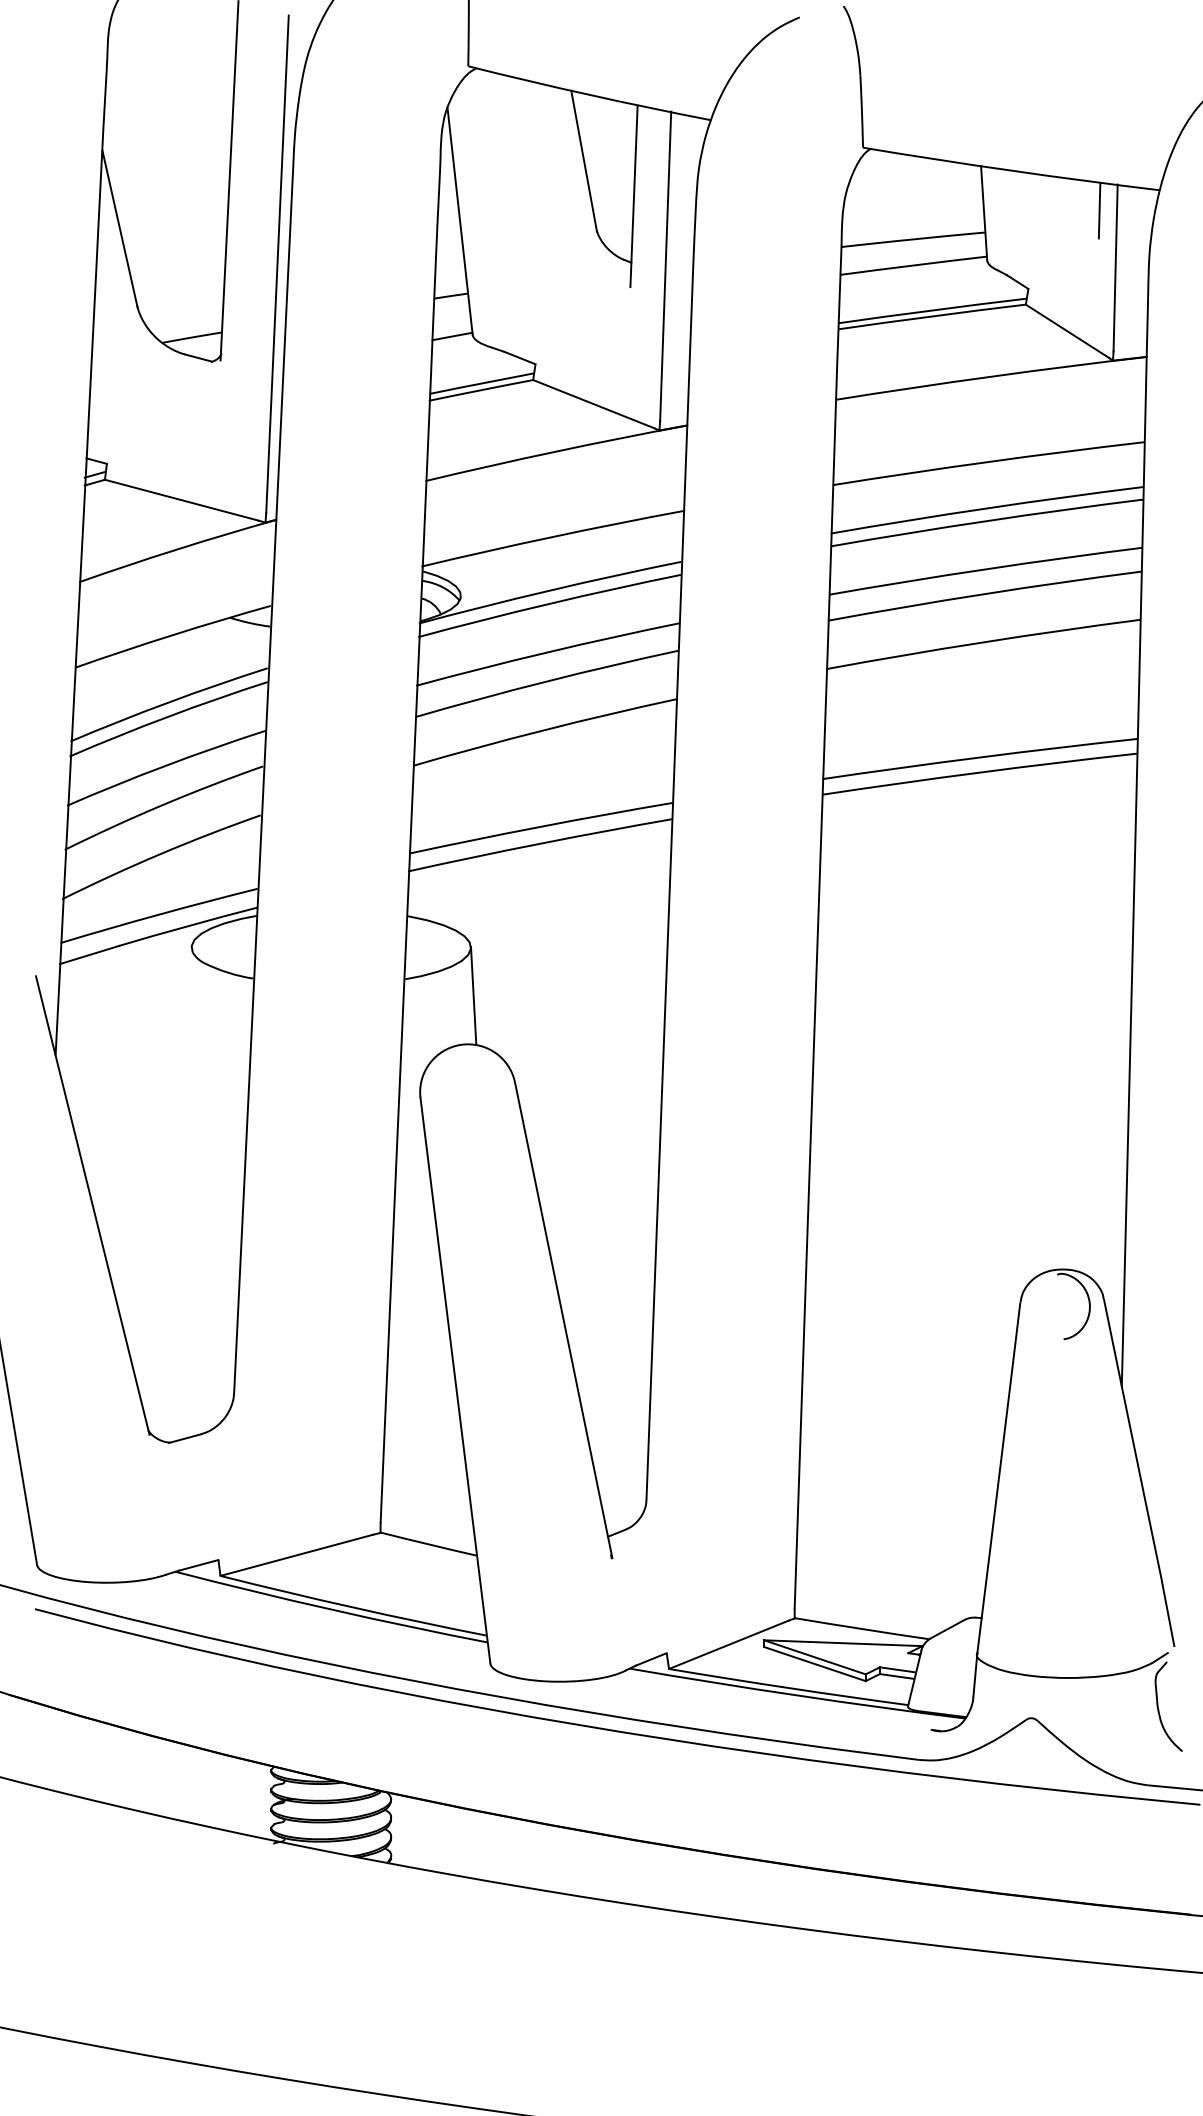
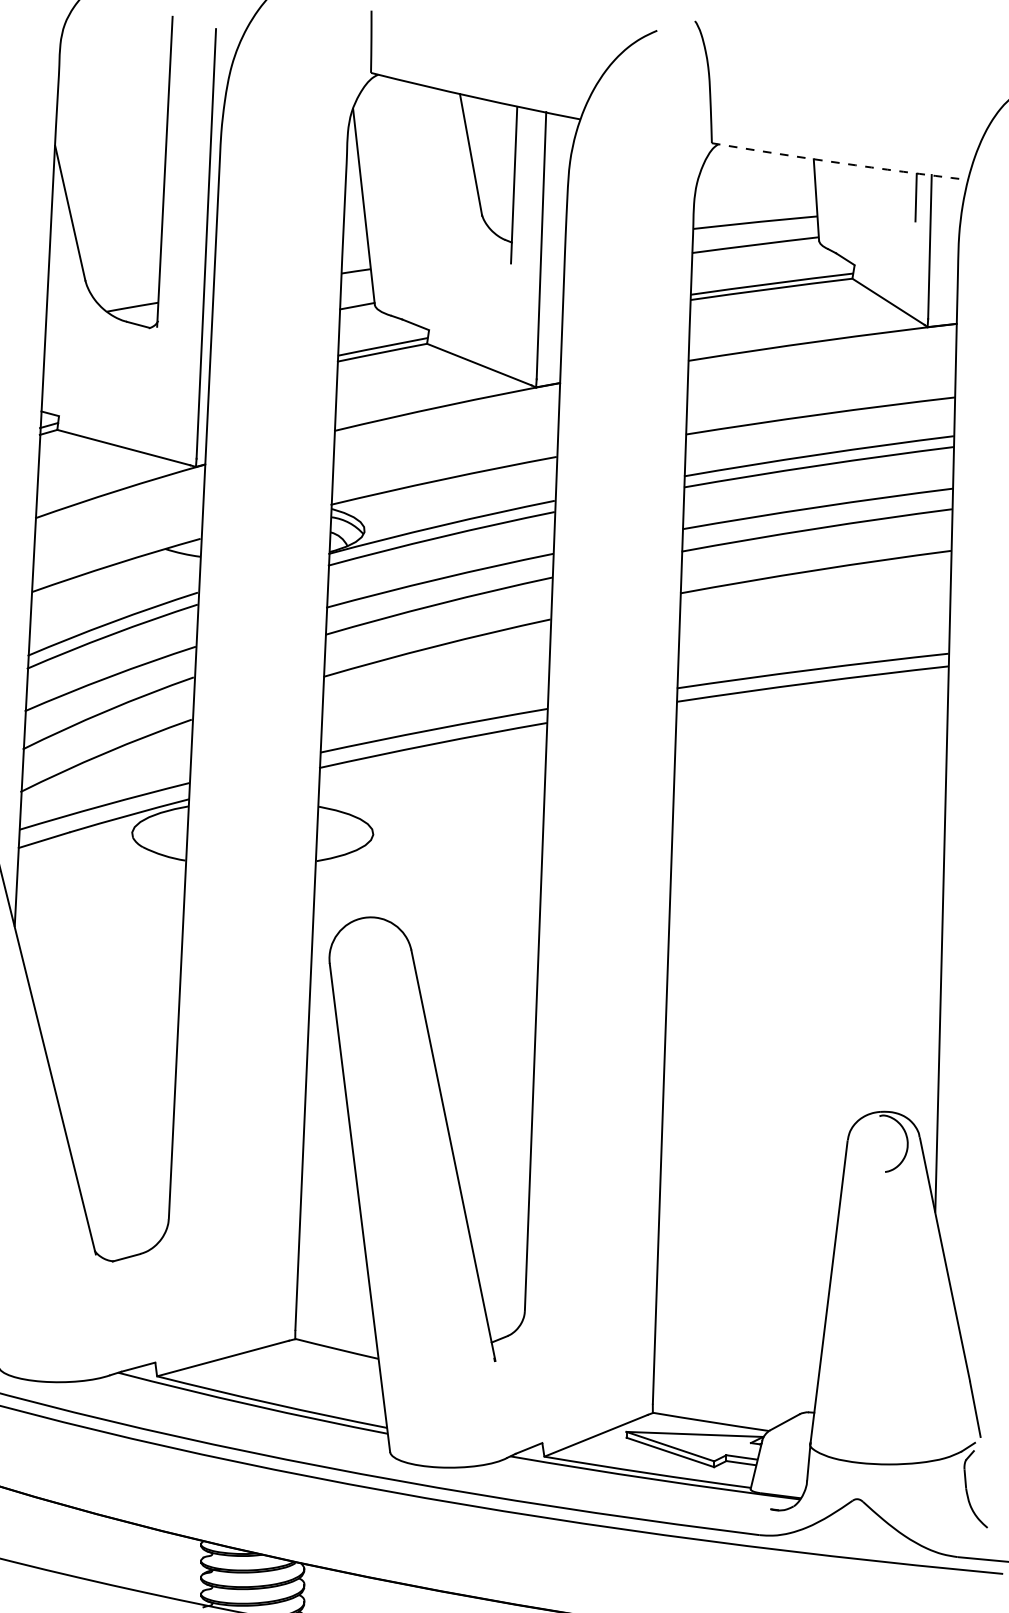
arc: (1011, 170) -> (840, 162), solid -> dashed
line: (473, 996) -> (375, 876), removed

